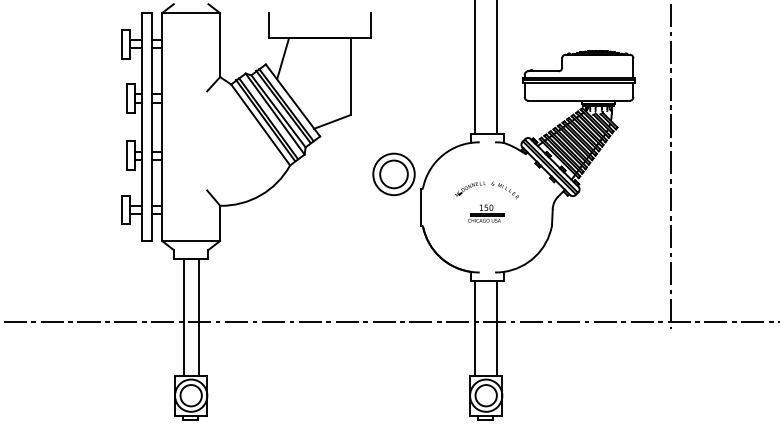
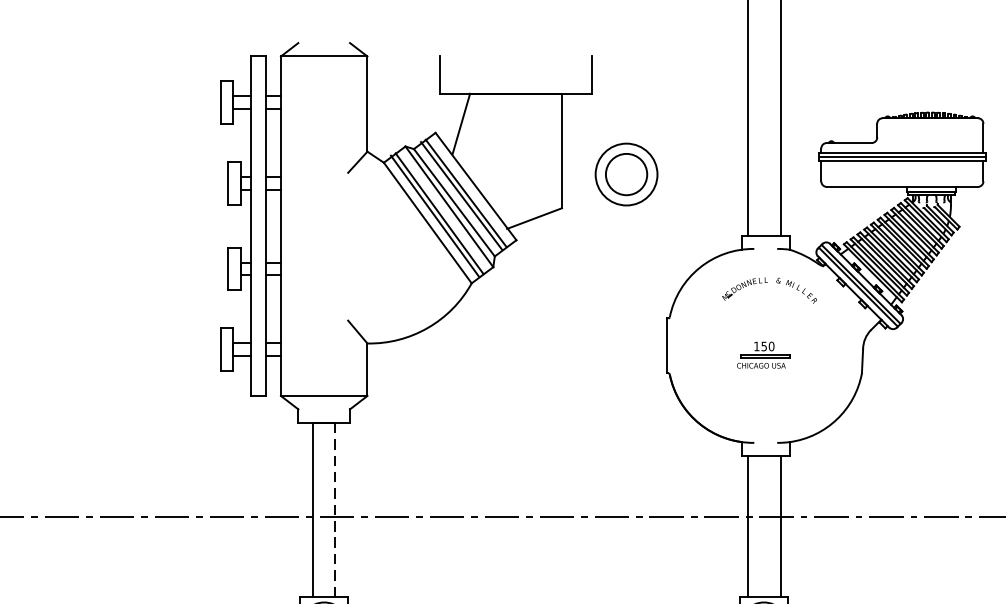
part: (393, 174) -> (625, 174), moved
part: (486, 189) -> (768, 289), moved
line: (198, 317) -> (335, 509), solid -> dashed

